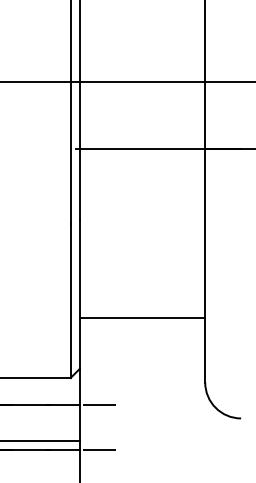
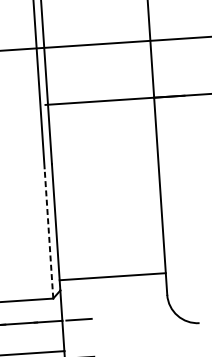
line: (70, 300) -> (48, 233), solid -> dashed
line: (142, 317) -> (112, 276), moved

